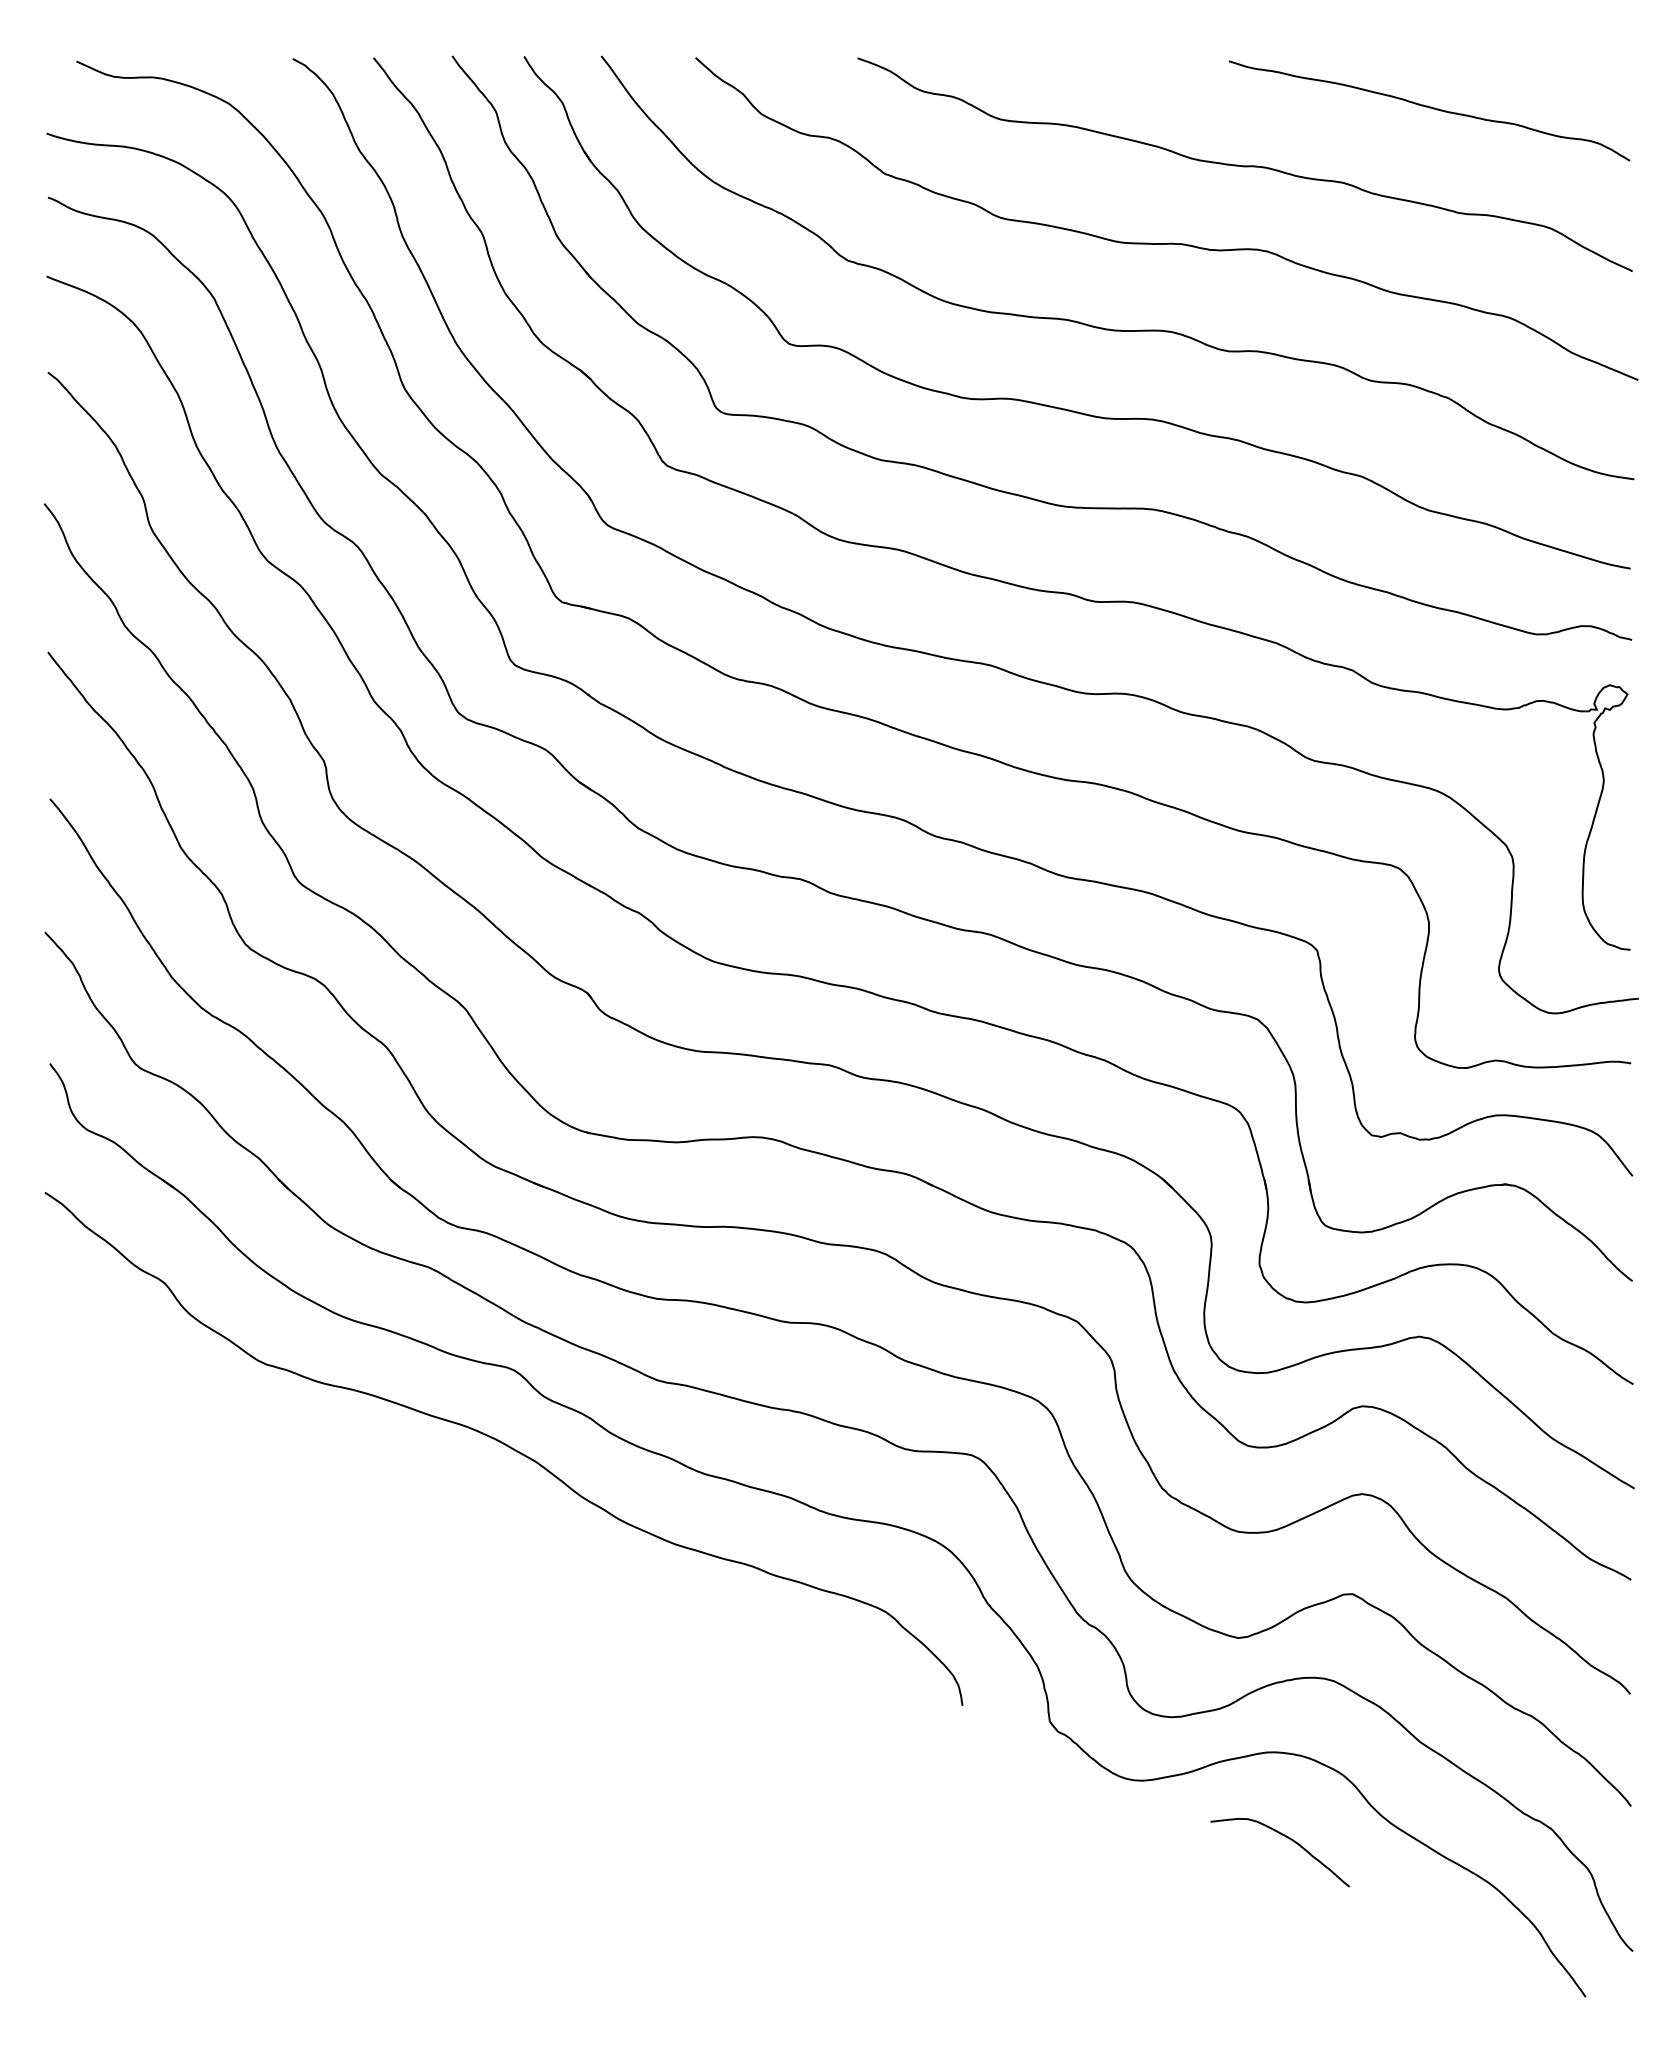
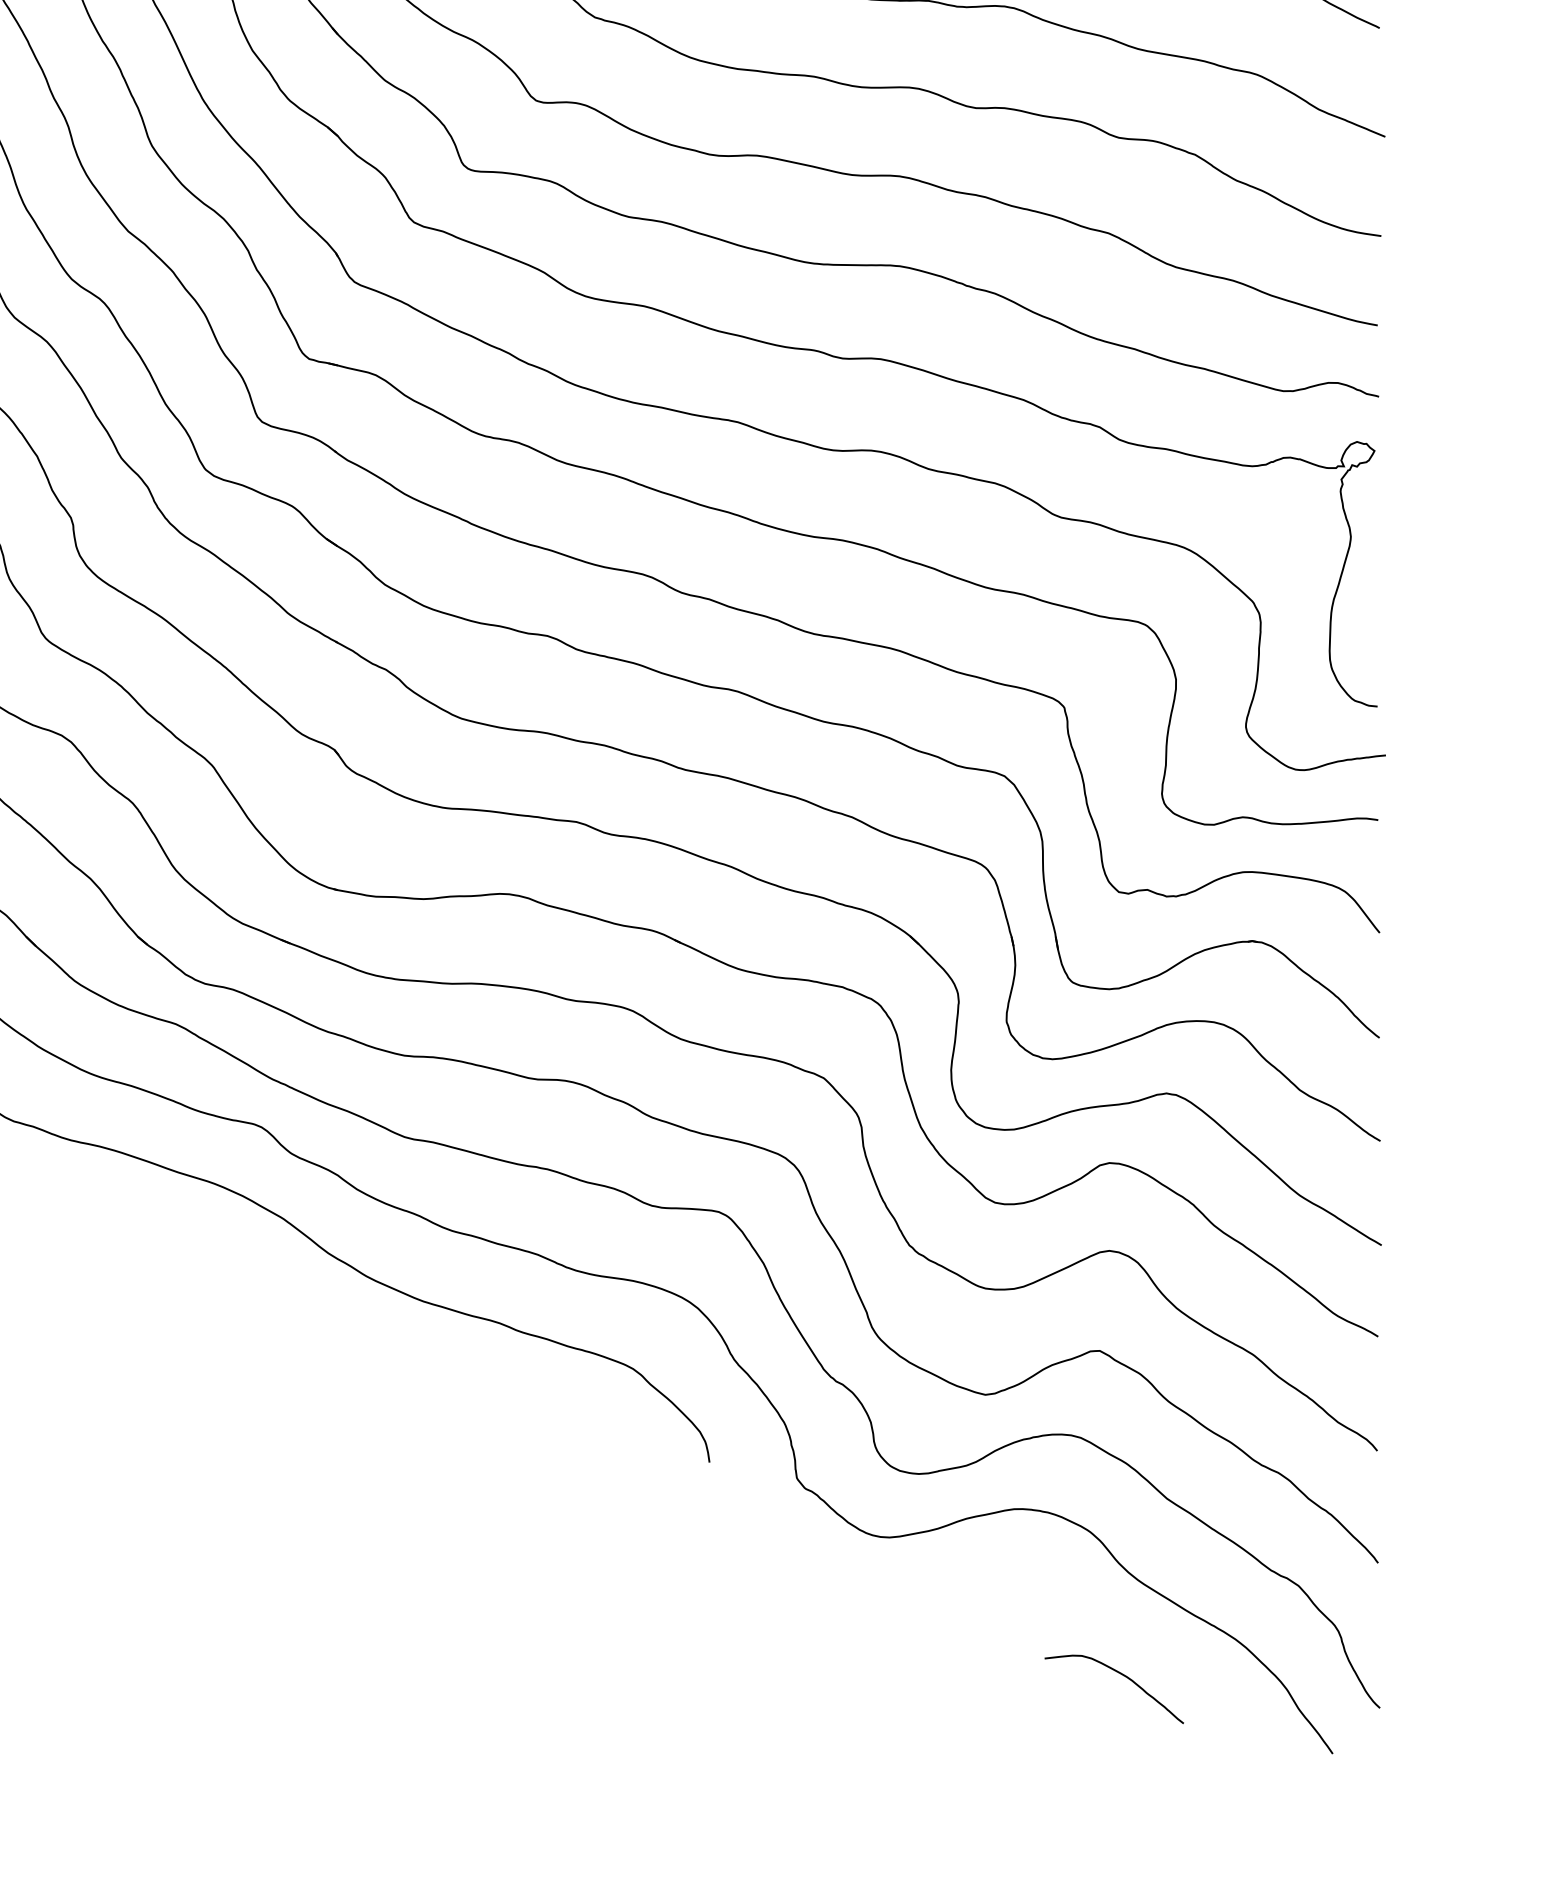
curve: (1287, 1838) -> (1121, 1675), moved

